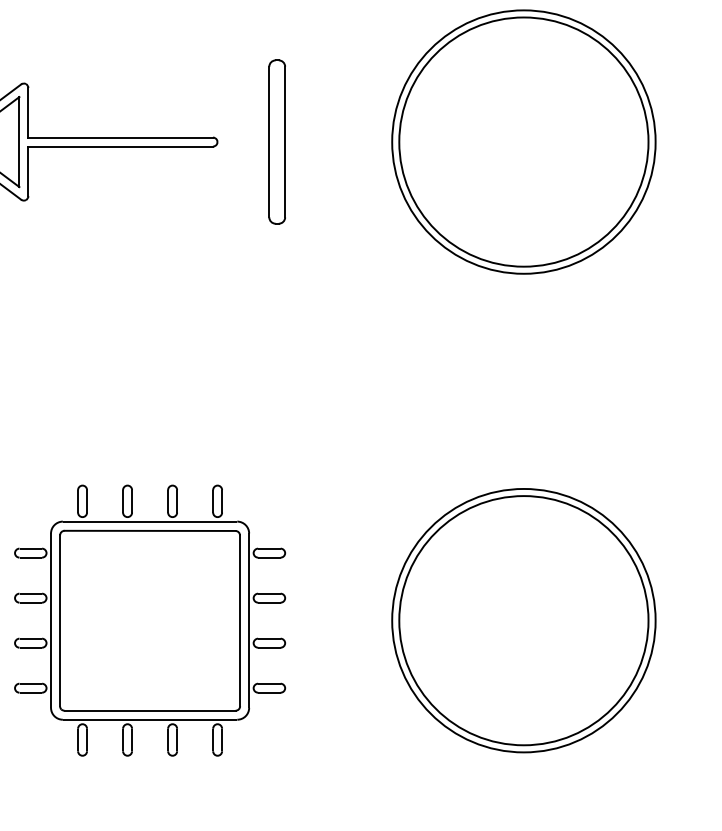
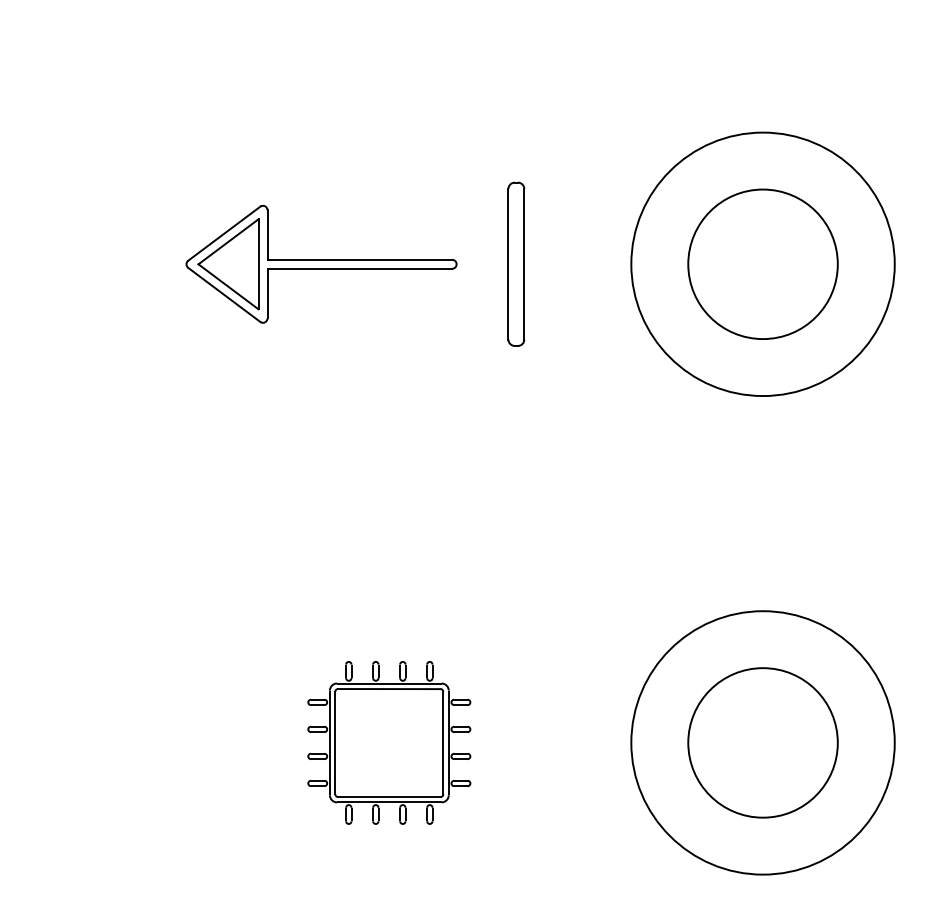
circle: (523, 141) -> (762, 263), size x0.6
part: (150, 620) -> (389, 742), size x0.6
circle: (523, 620) -> (762, 742), size x0.6

